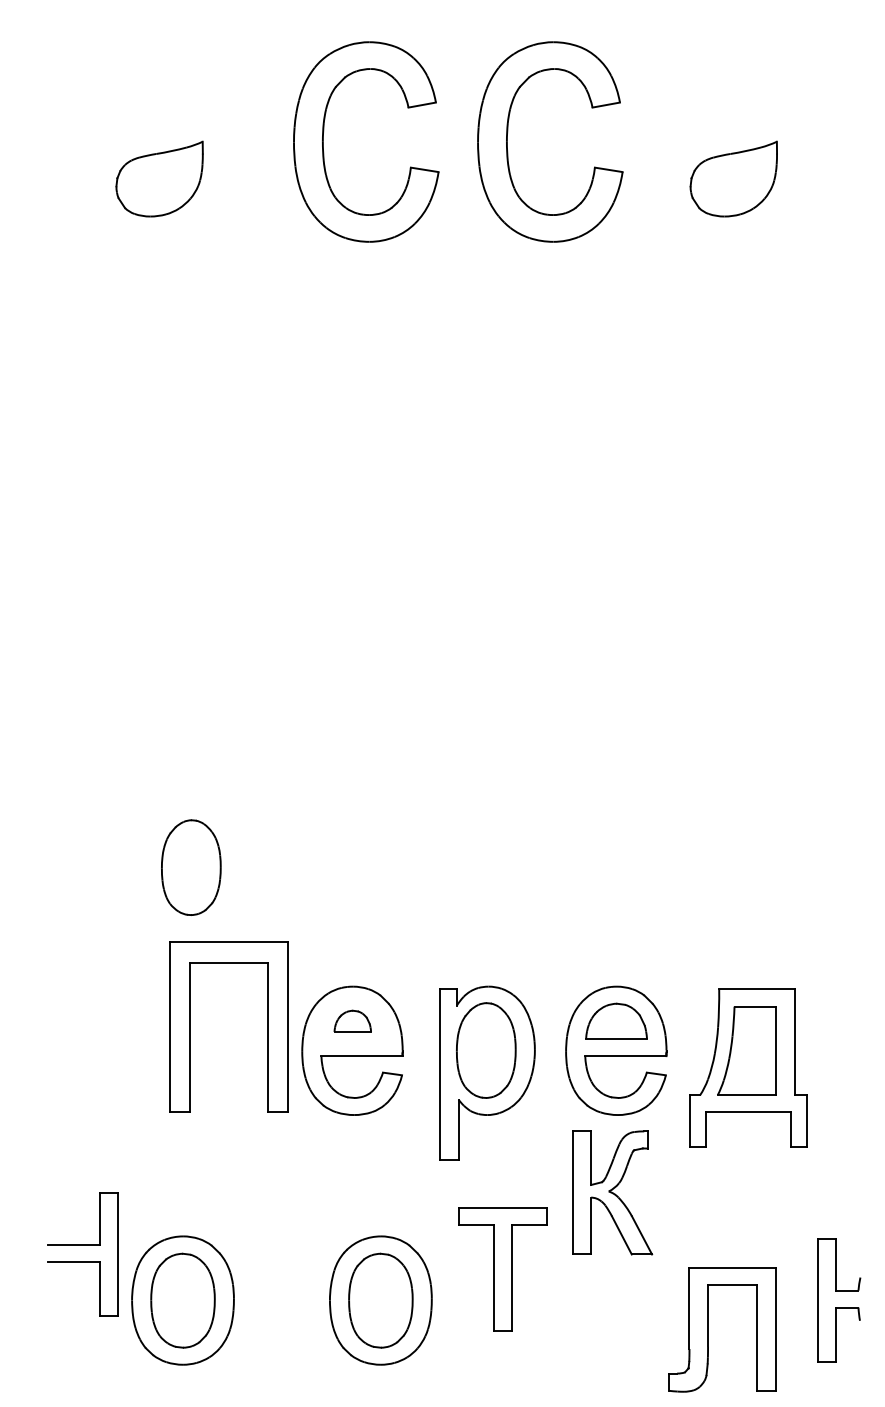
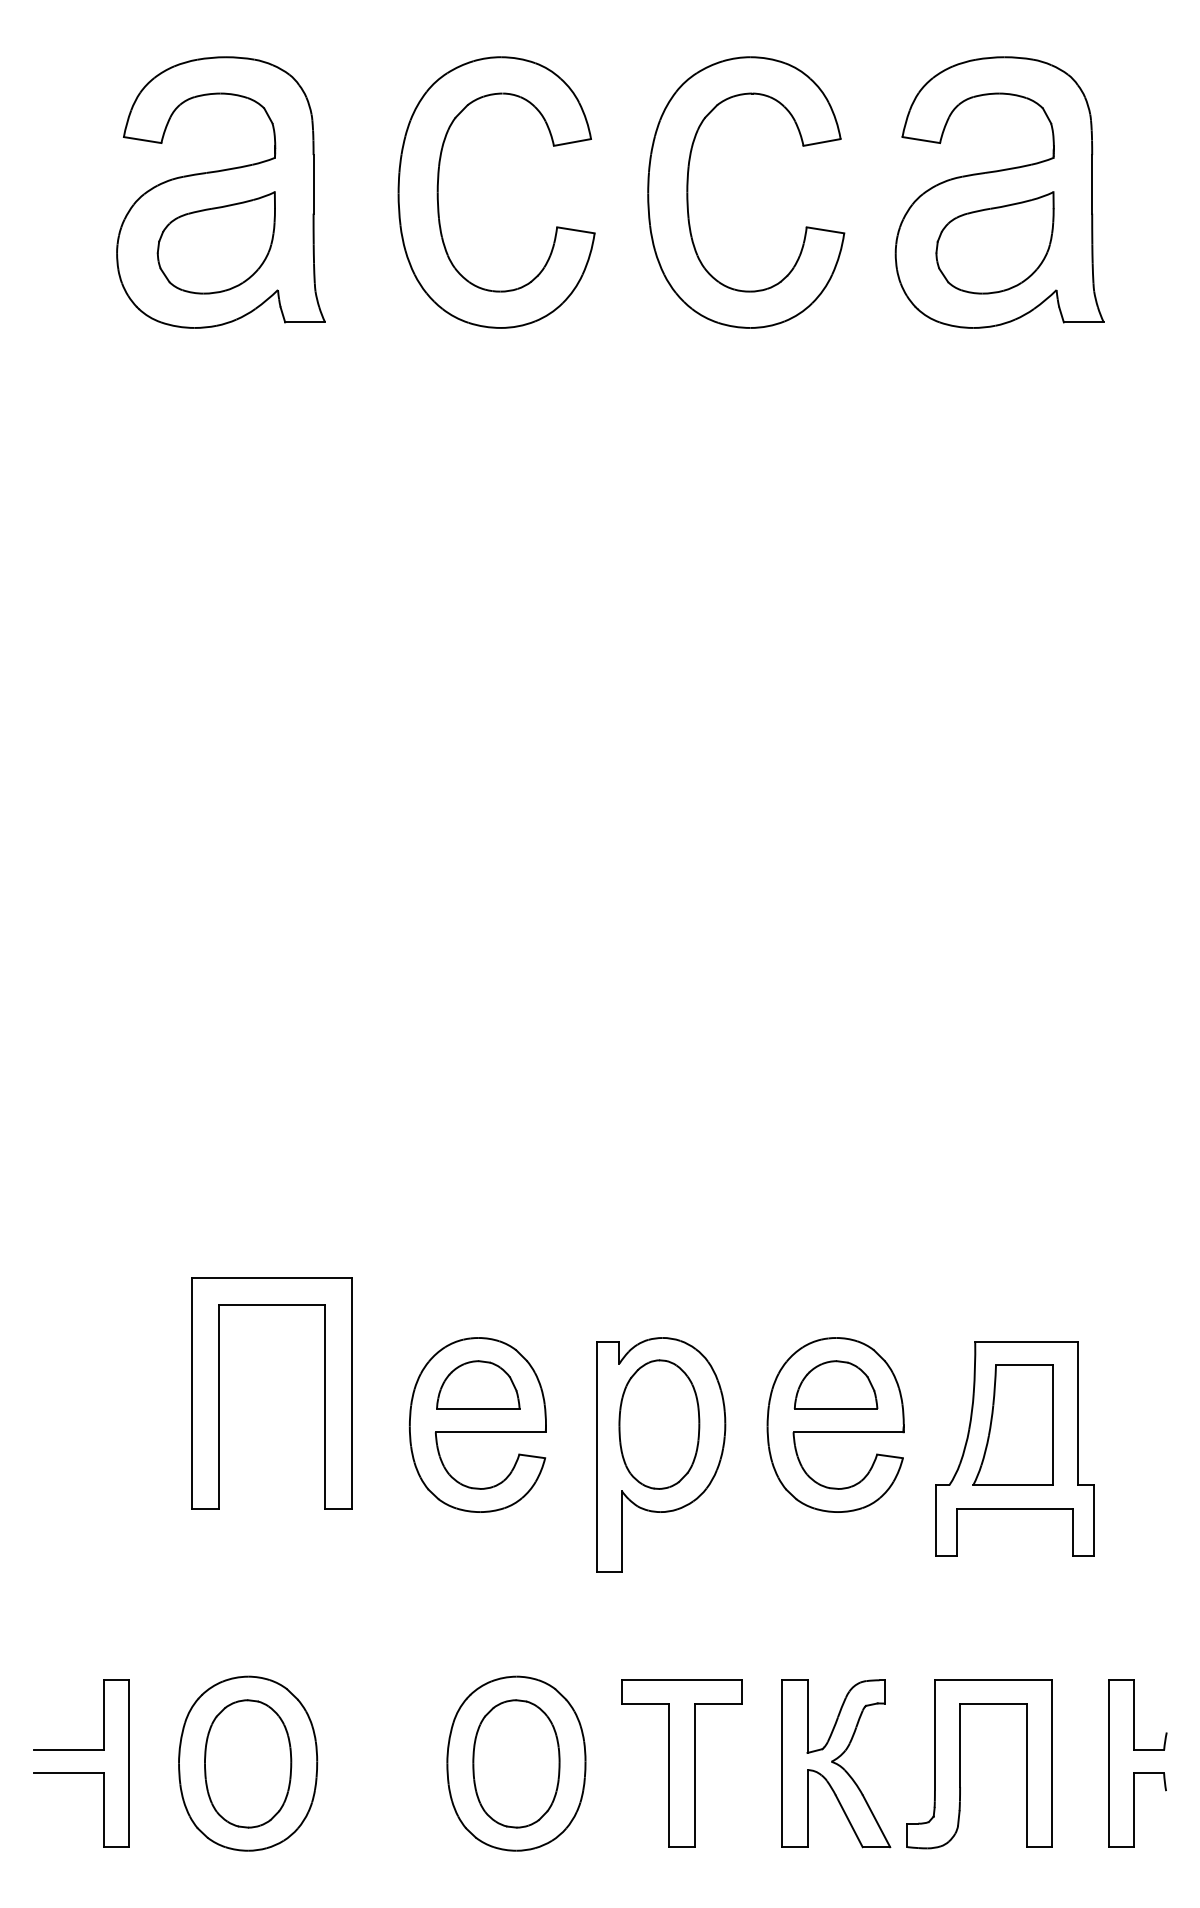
part: (162, 141) -> (220, 192), added
part: (737, 141) -> (999, 192), added
part: (191, 867) -> (259, 1176), removed
part: (352, 1020) -> (478, 1384), size x1.67
part: (189, 1027) -> (219, 1393), moved
part: (612, 1192) -> (836, 1763), moved
part: (83, 1261) -> (81, 1772), moved
part: (502, 1269) -> (681, 1763), moved
part: (708, 1329) -> (960, 1764), moved

